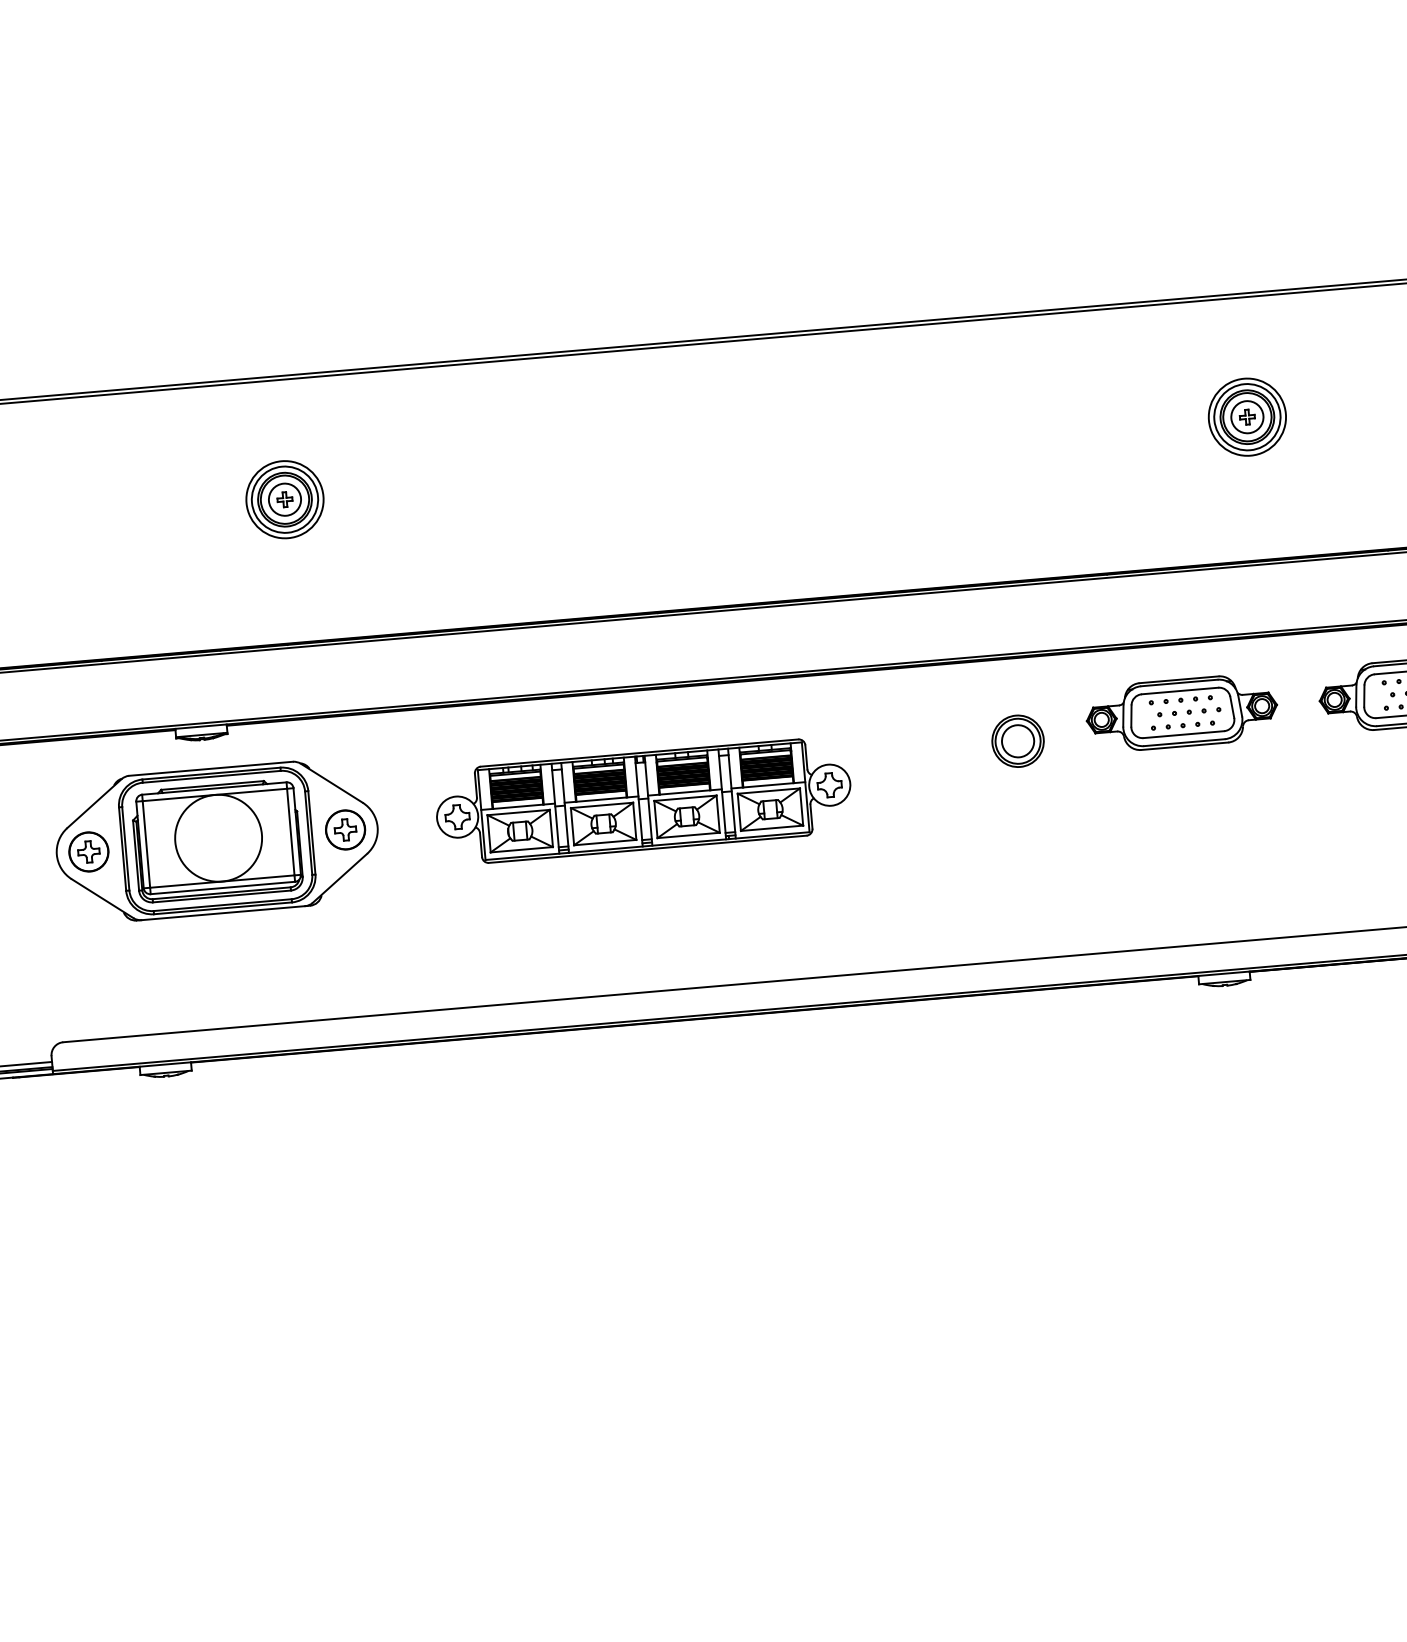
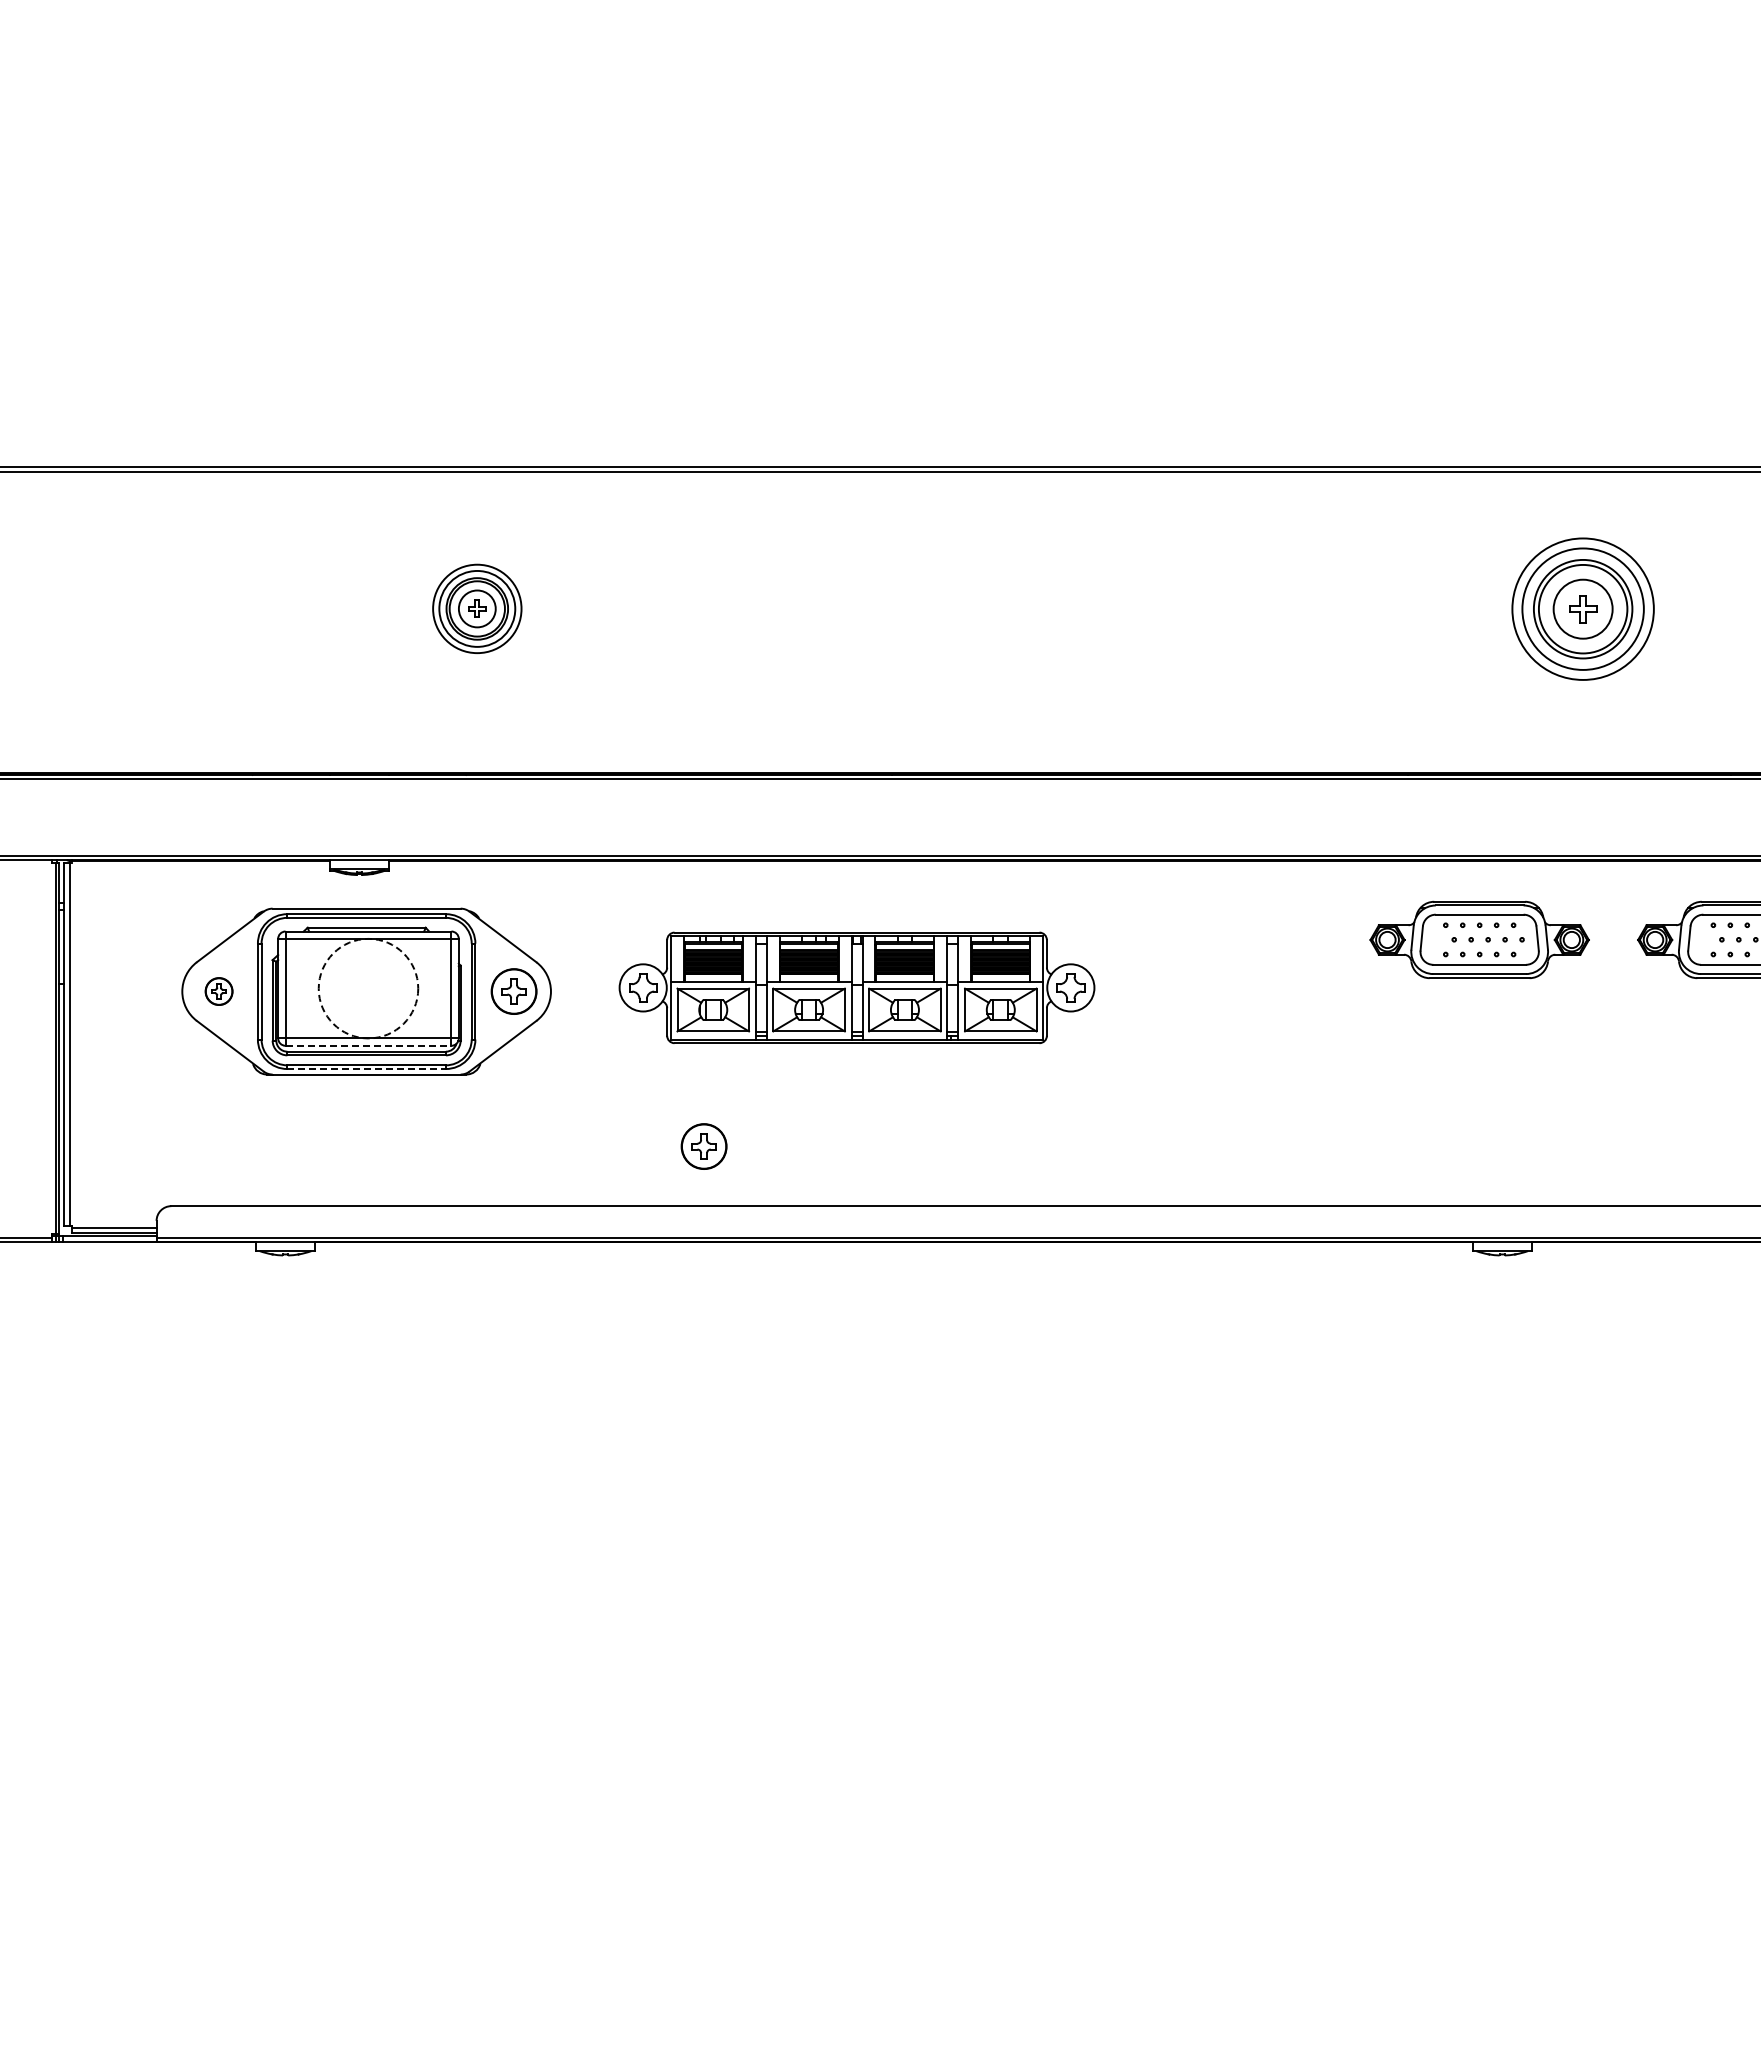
part: (1247, 416) -> (1583, 608), size x1.6
part: (1017, 740) -> (1289, 955), removed
circle: (218, 838) -> (368, 988), solid -> dashed
part: (88, 851) -> (218, 991), size x0.6
line: (222, 887) -> (368, 1045), solid -> dashed
line: (223, 908) -> (367, 1069), solid -> dashed
part: (521, 950) -> (703, 1146), added

